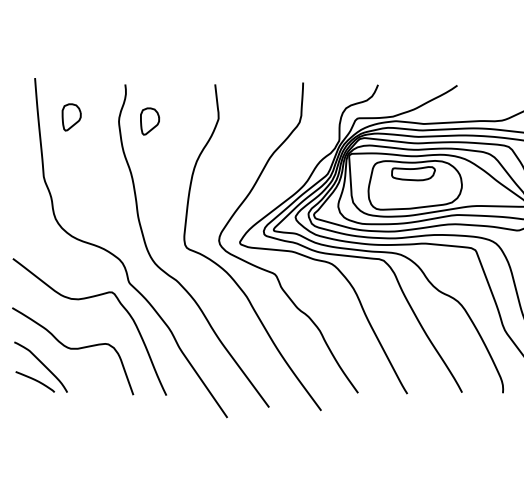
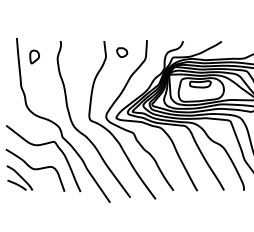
part: (252, 108) -> (122, 52), added
part: (149, 120) -> (72, 58), removed

